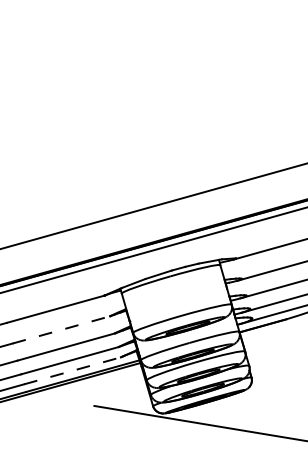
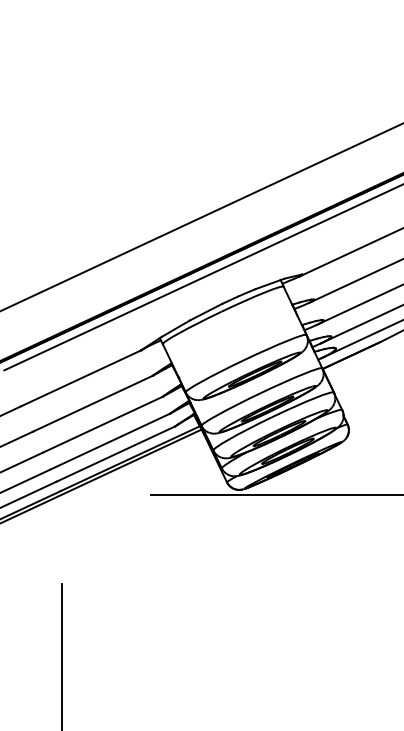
line: (61, 329) -> (93, 403), dashed -> solid
line: (72, 371) -> (115, 454), dashed -> solid

